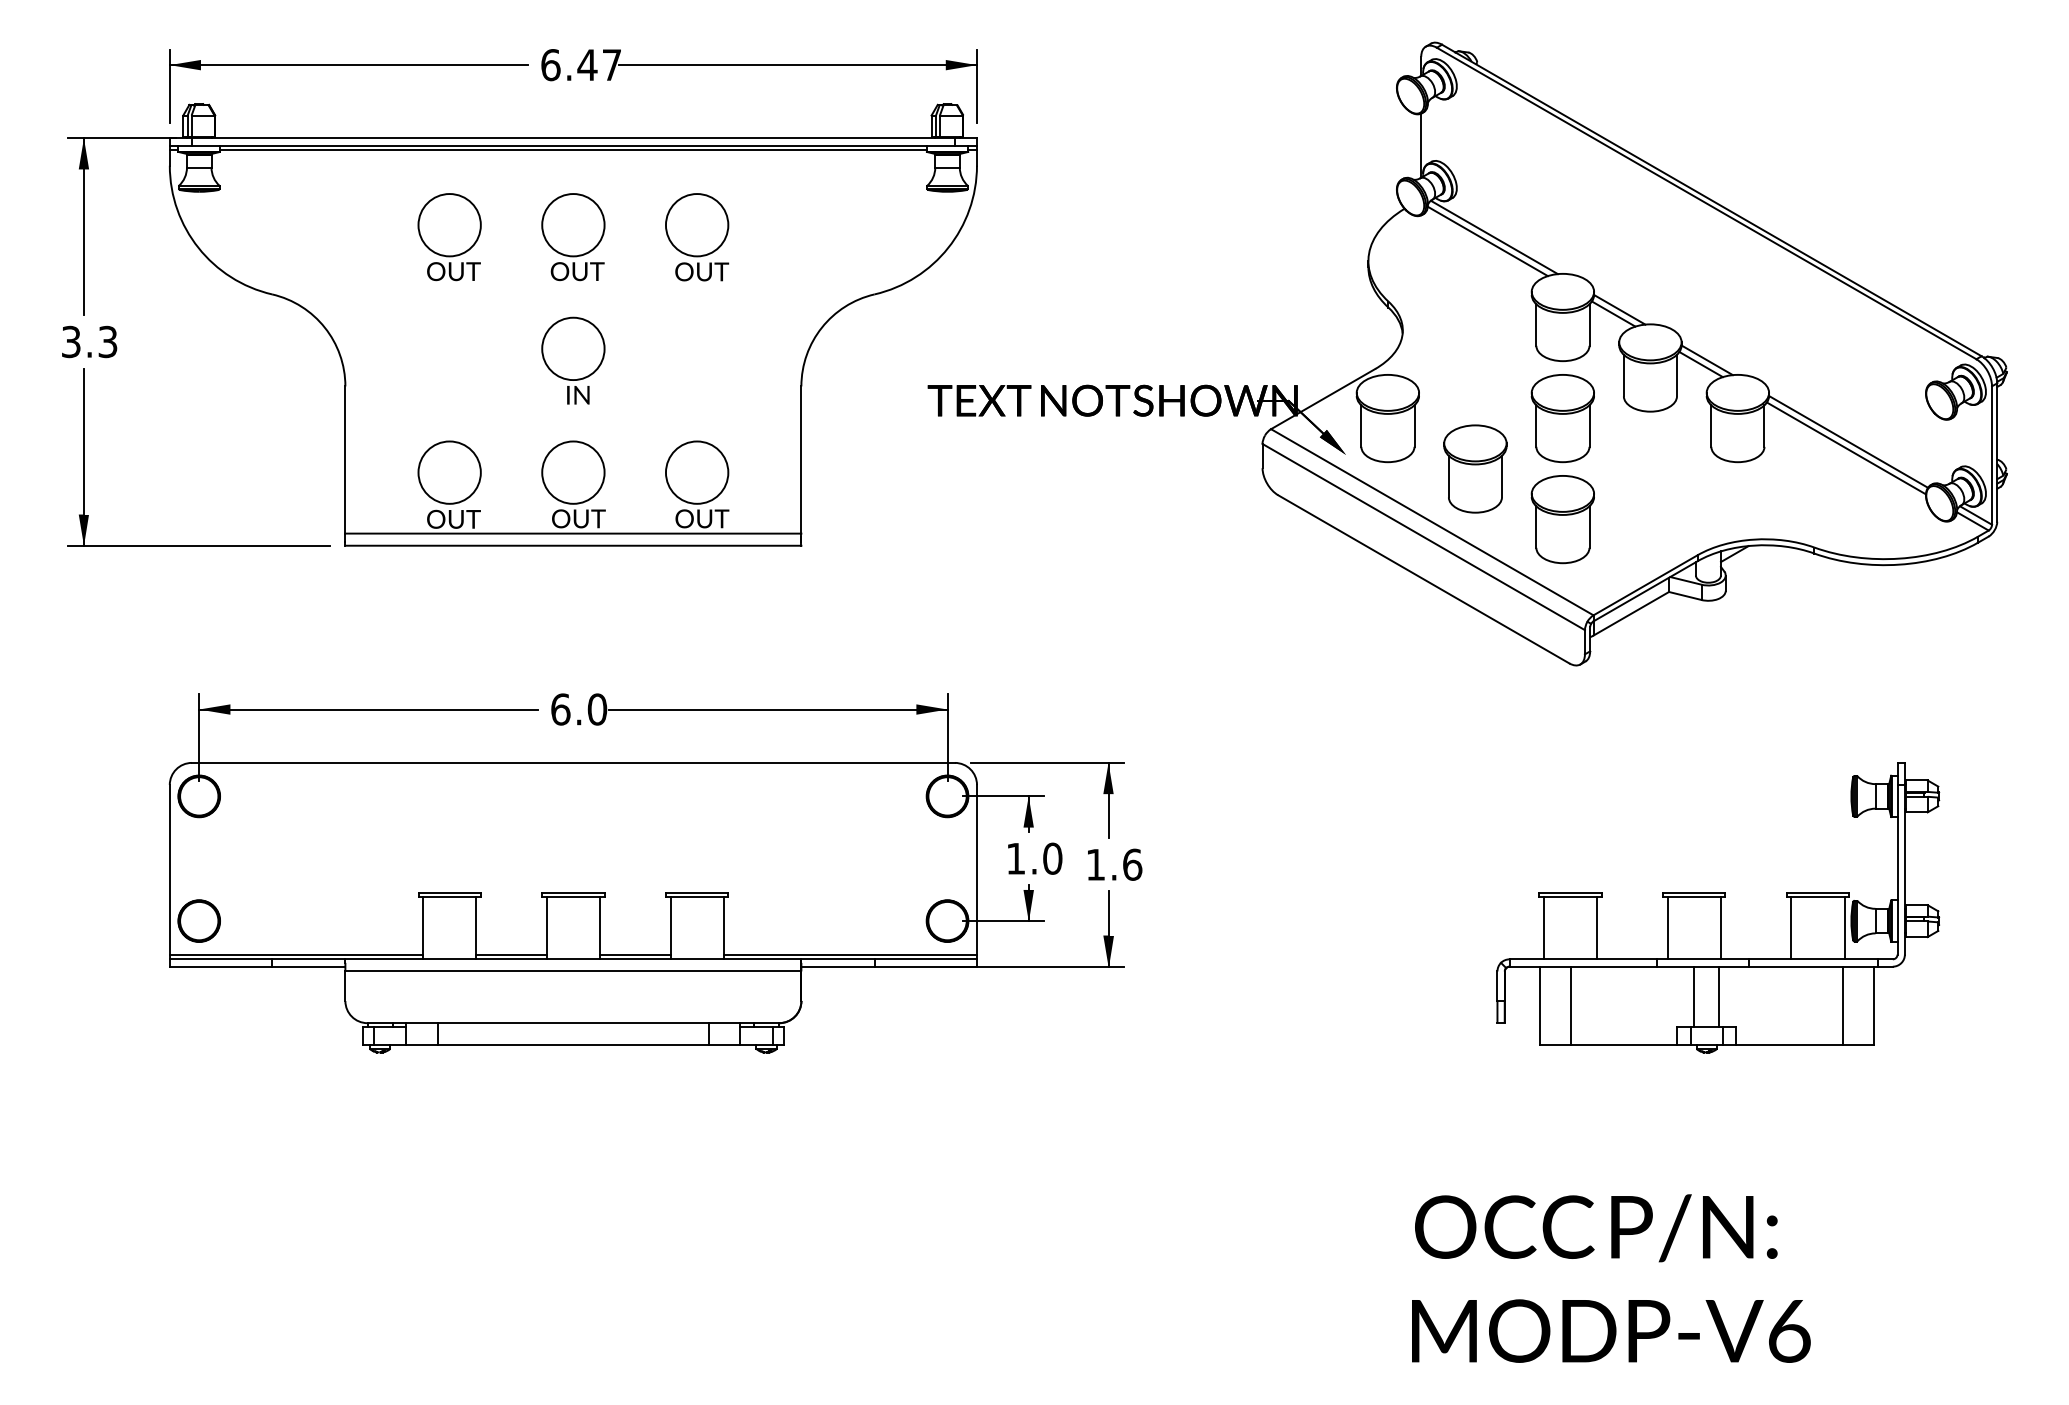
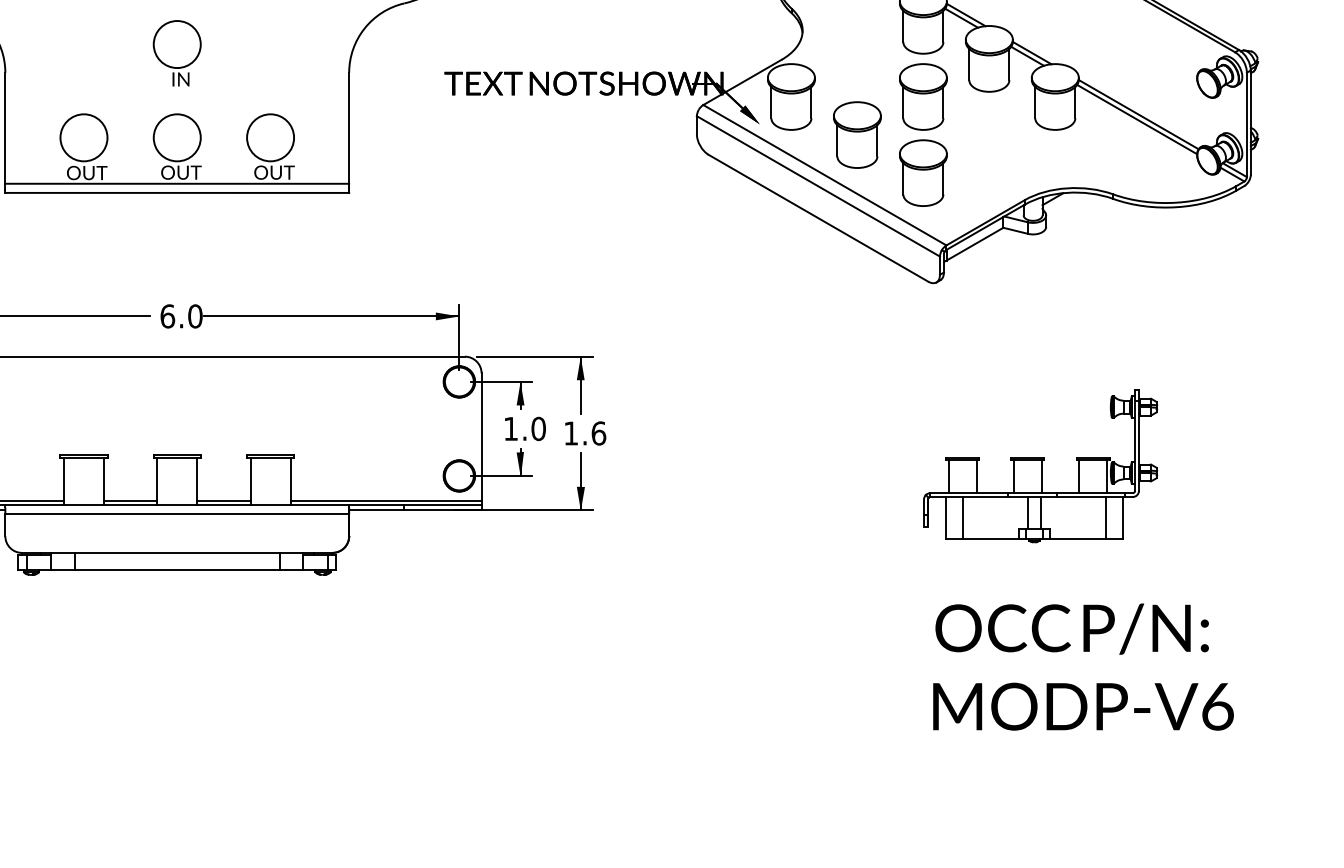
part: (1718, 907) -> (1040, 465), size x0.7
text: (1611, 1278) -> (1083, 667), moved

